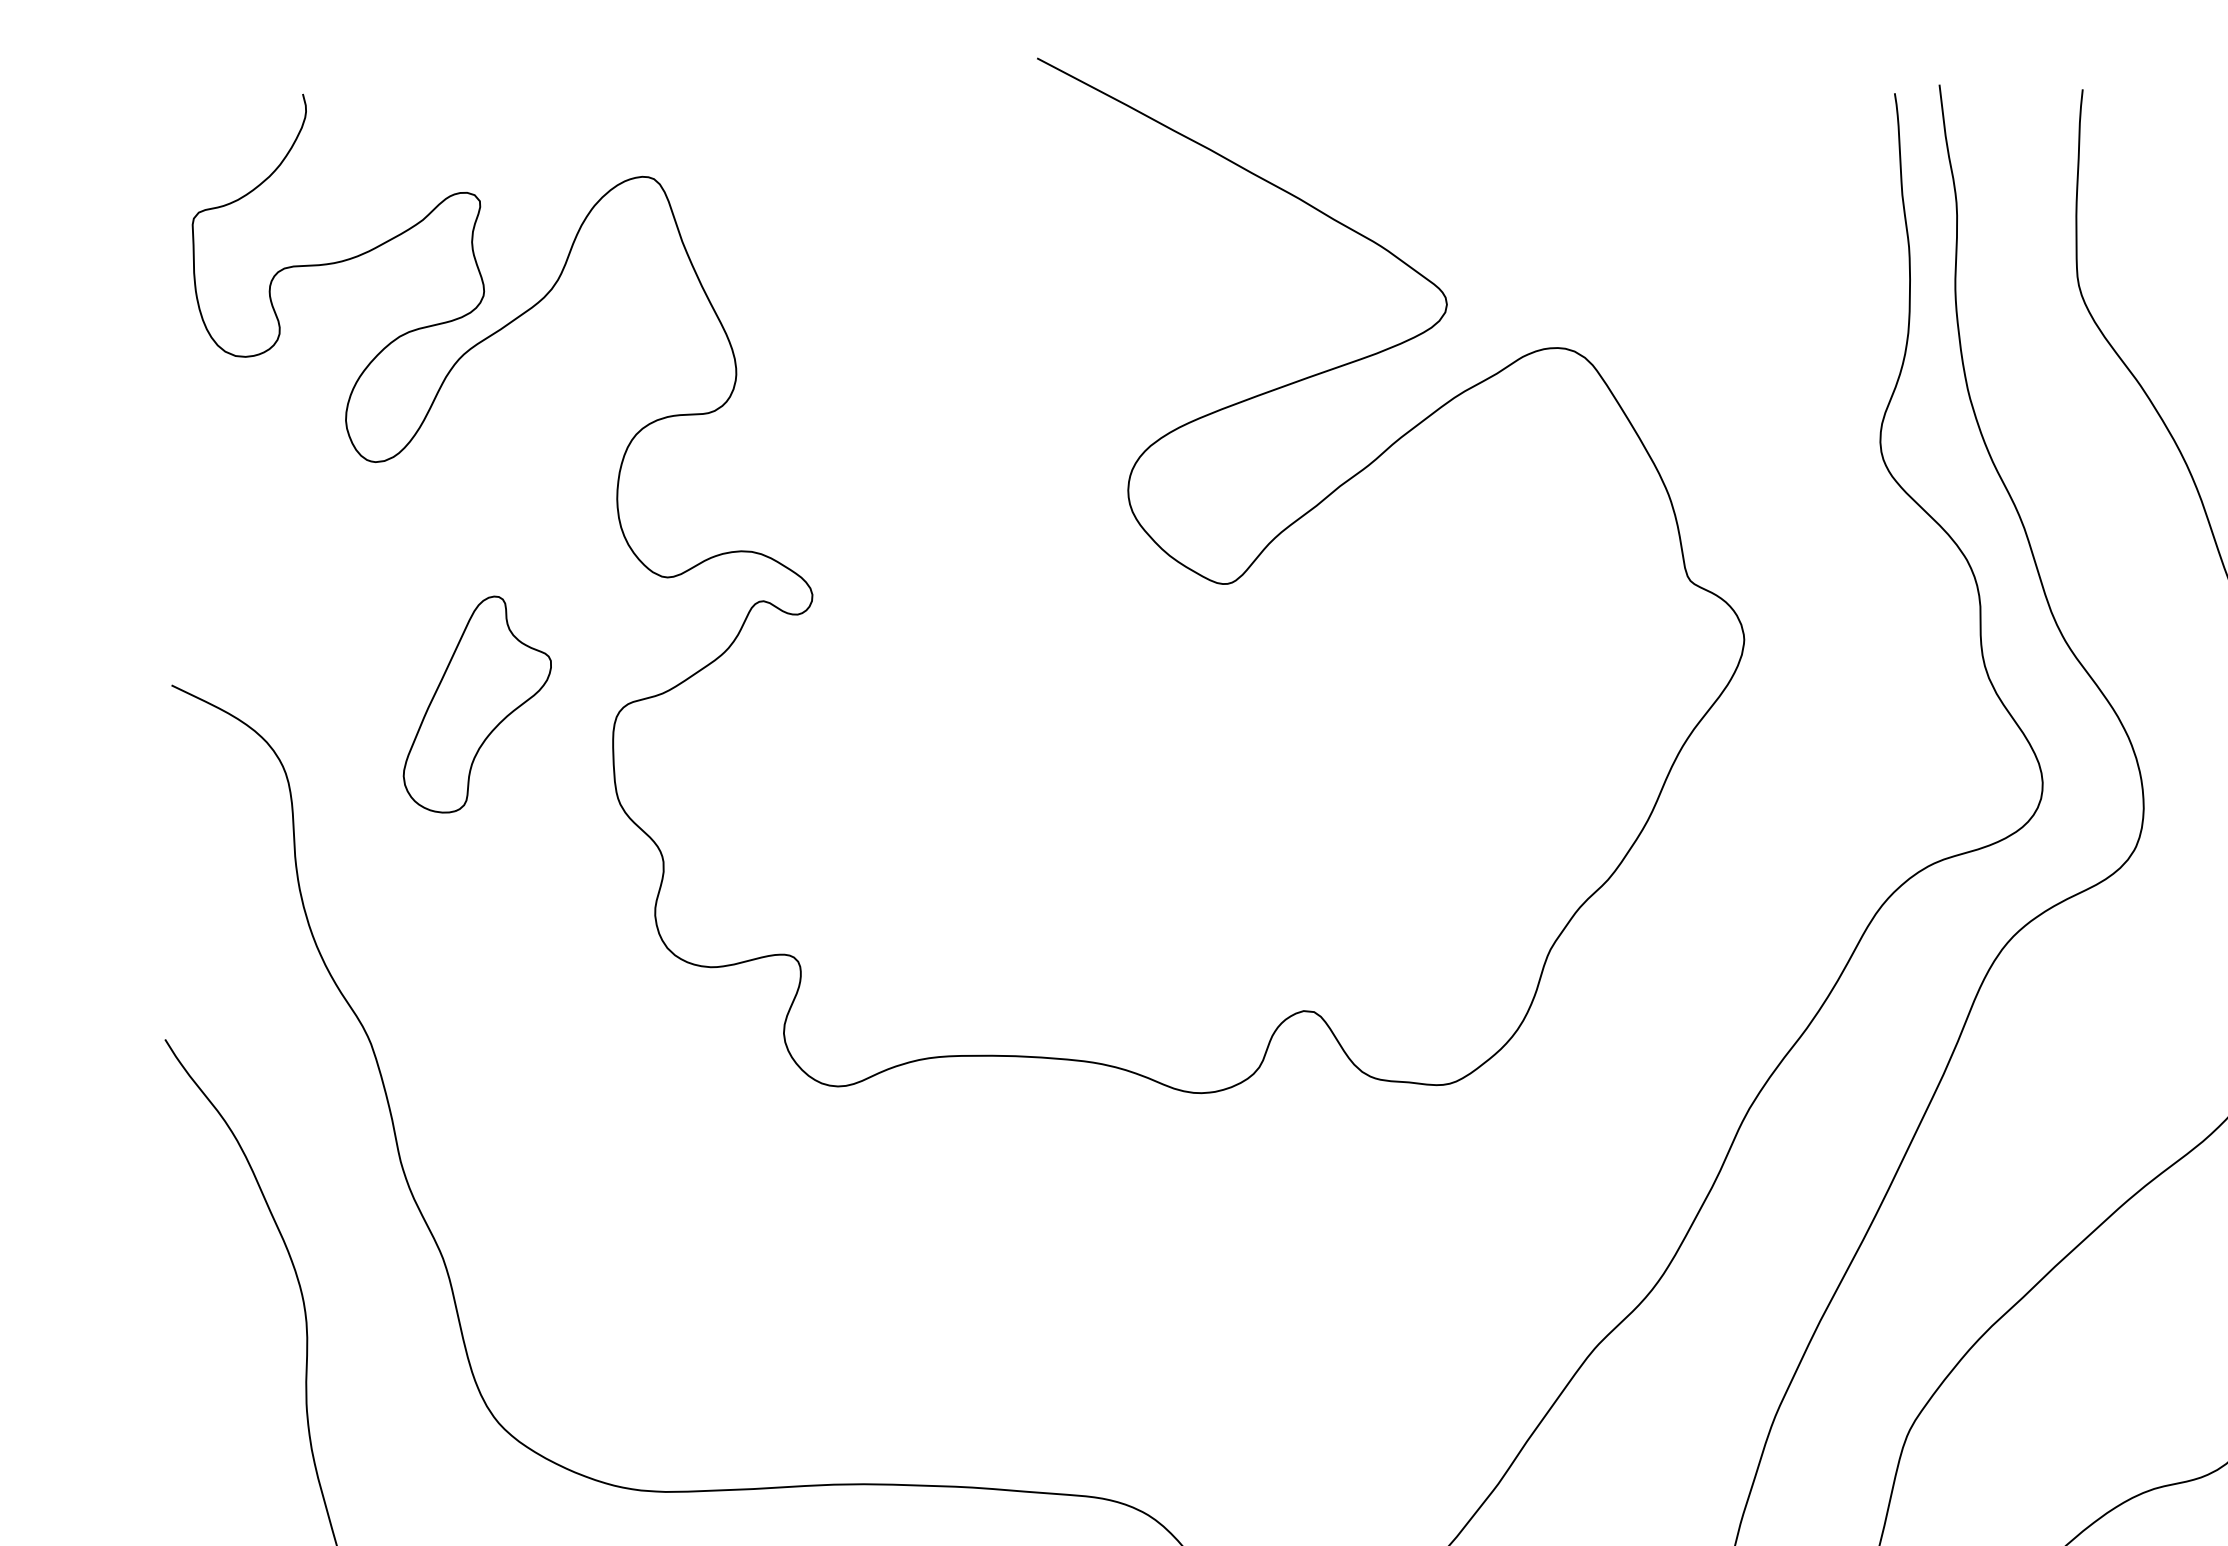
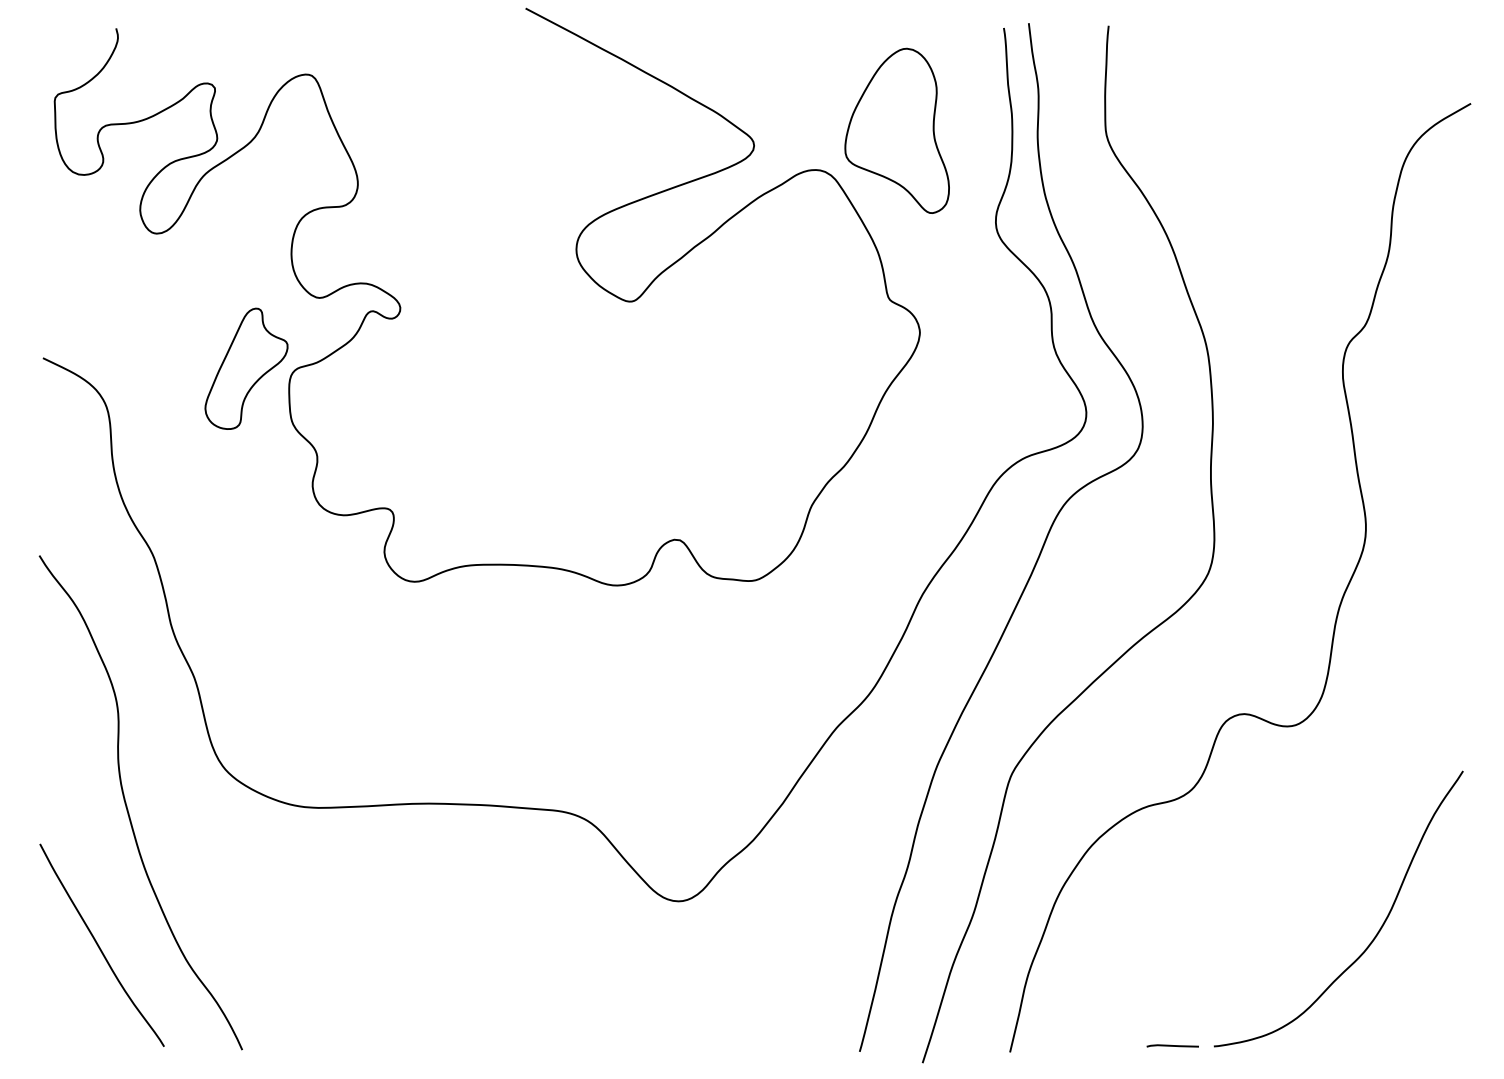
part: (1702, 277) -> (896, 130), added
part: (477, 703) -> (246, 368), moved

